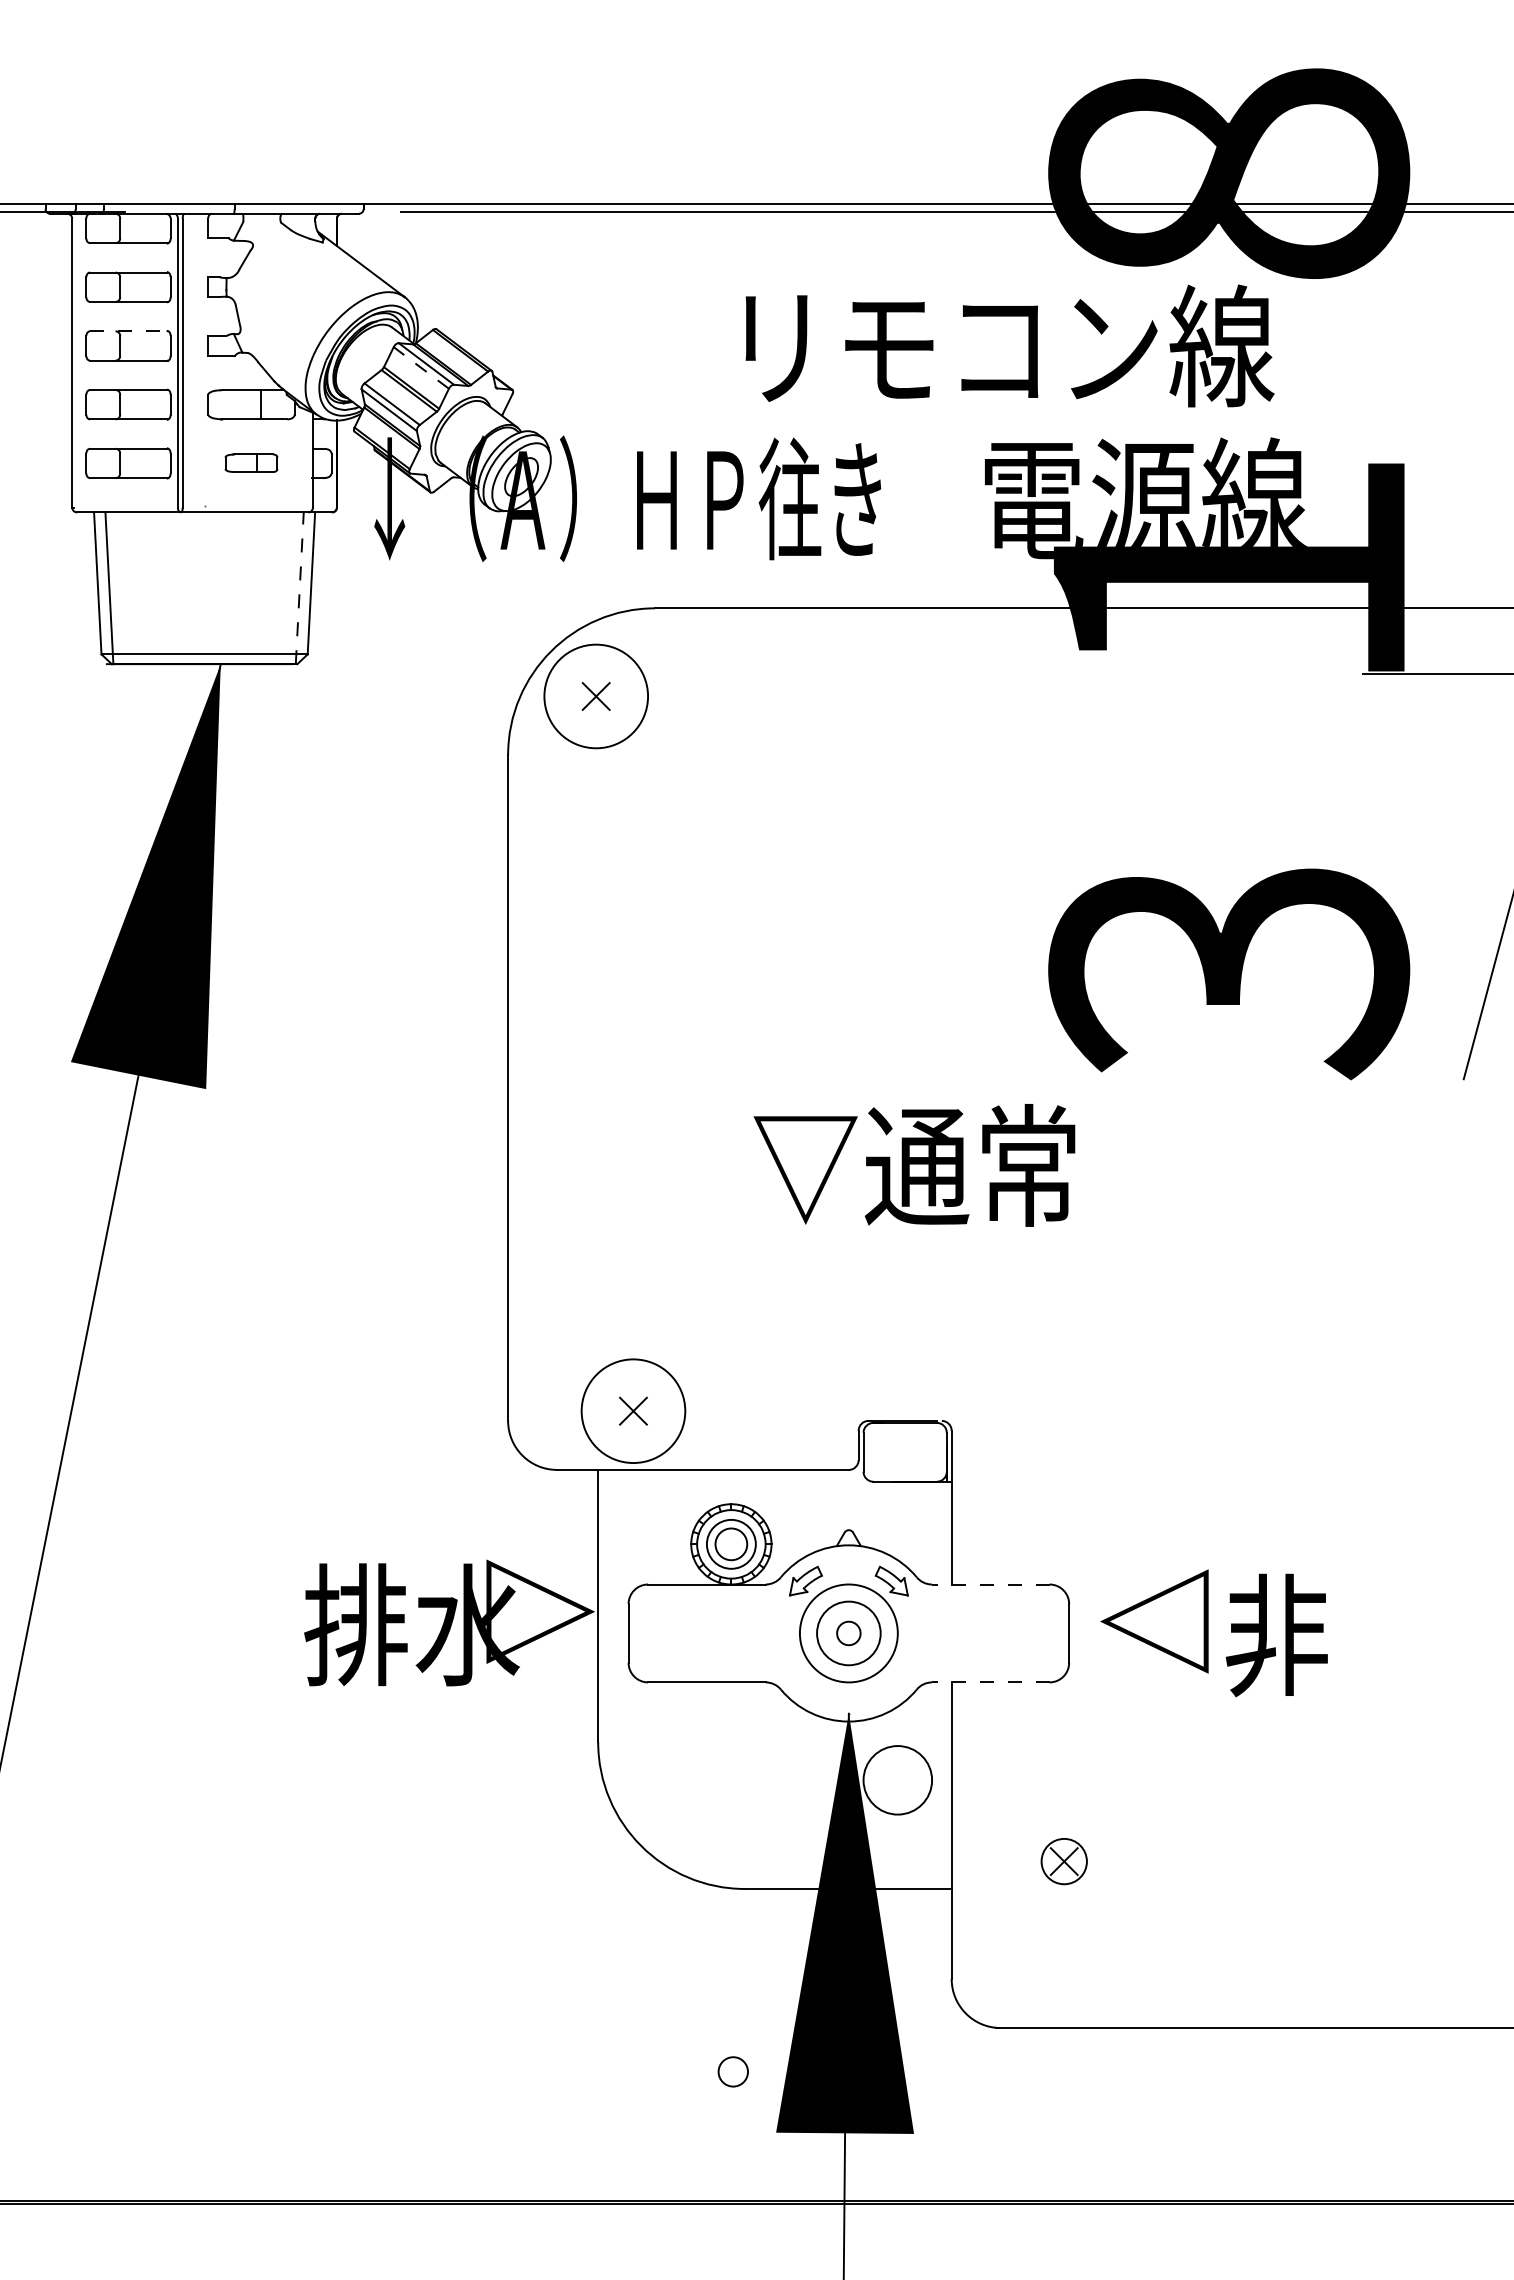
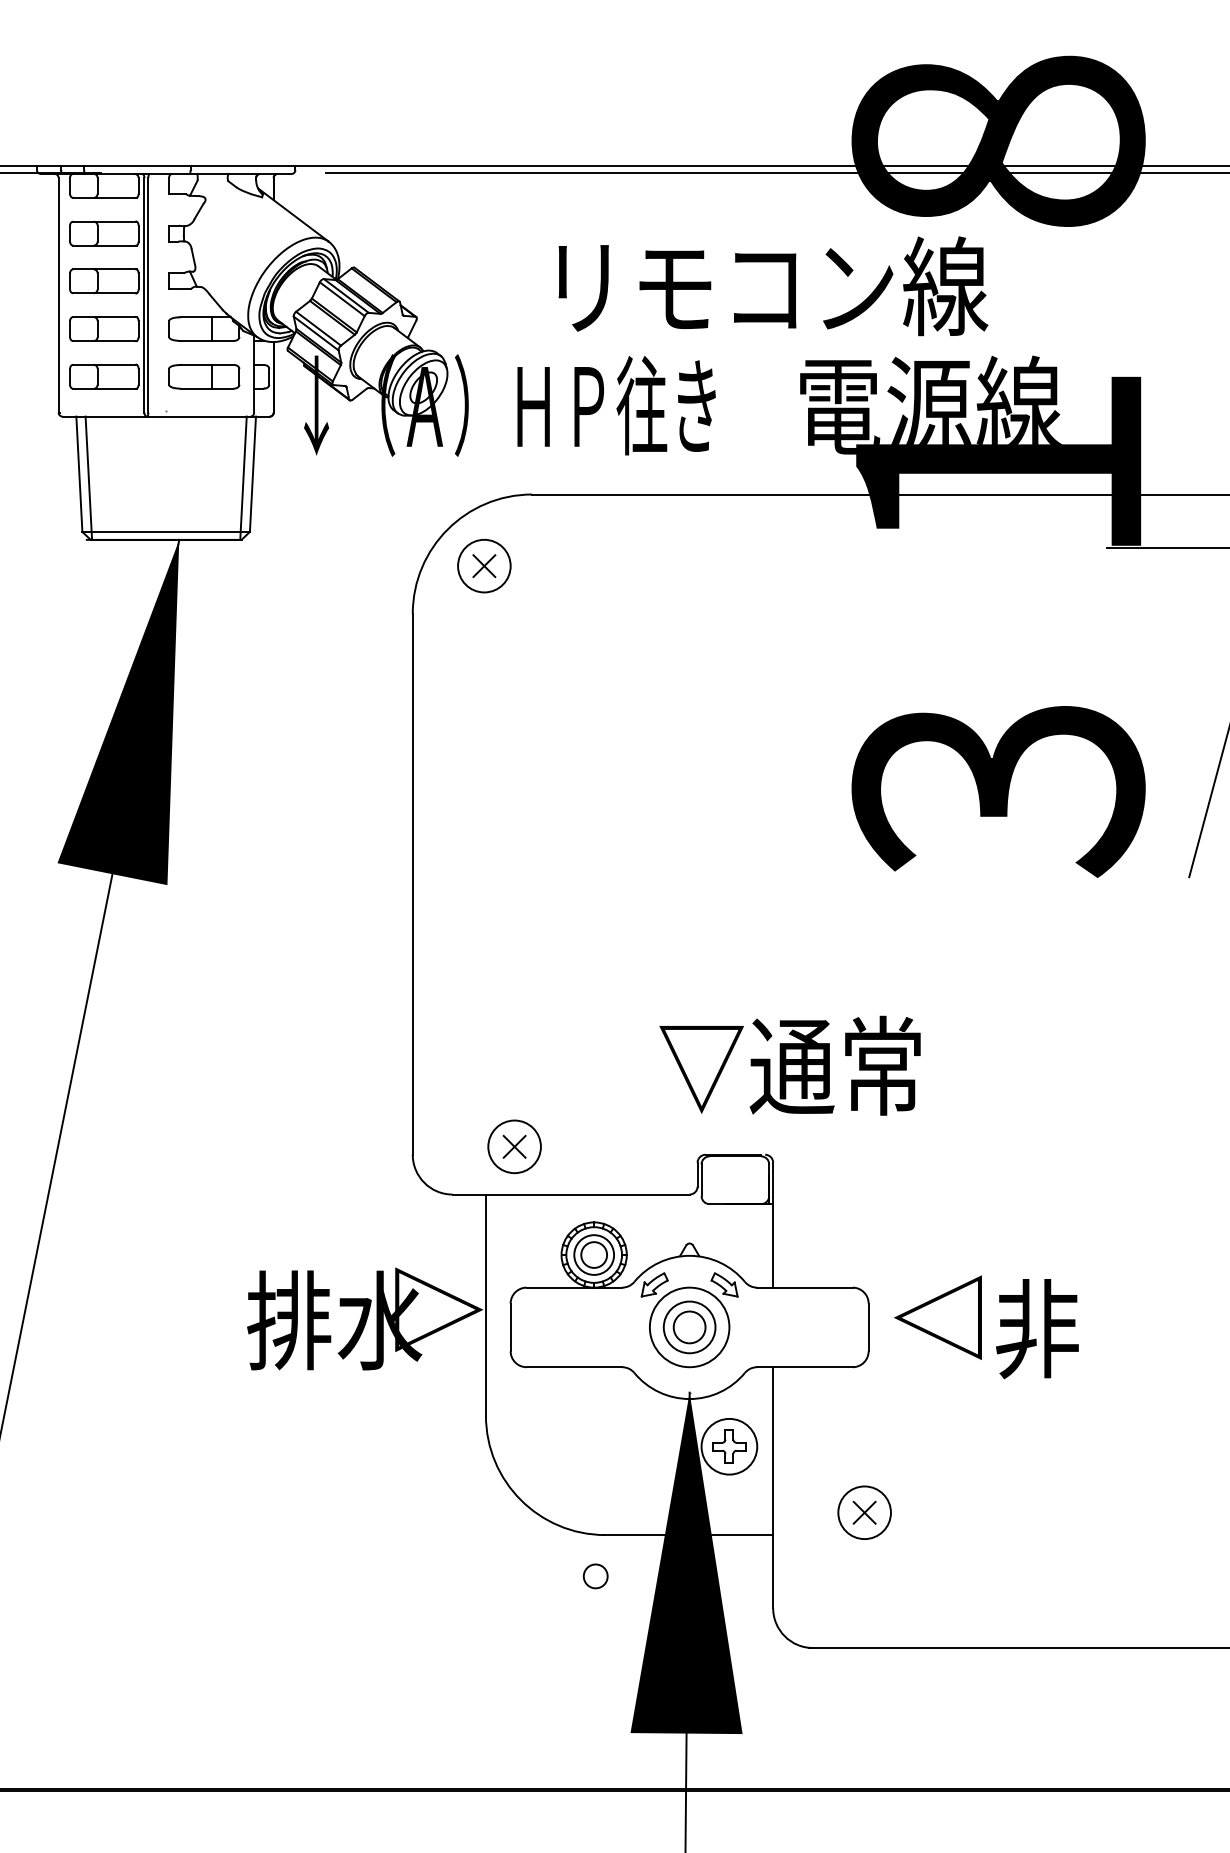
line: (129, 331) -> (105, 269), dashed -> solid
text: (1009, 345) -> (773, 285), moved
line: (421, 367) -> (342, 298), dashed -> solid
part: (251, 462) -> (204, 376), size x1.67
line: (299, 588) -> (243, 478), dashed -> solid
circle: (595, 696) -> (483, 566), size x0.62
text: (914, 1165) -> (790, 1065), moved
circle: (633, 1410) -> (514, 1146), size x0.62
line: (990, 1584) -> (804, 1287), dashed -> solid
circle: (848, 1633) -> (689, 1327), size x1.67
line: (990, 1682) -> (804, 1367), dashed -> solid
part: (897, 1780) -> (729, 1446), added
circle: (1063, 1861) -> (864, 1512), size x1.43
circle: (732, 2071) -> (595, 1576), moved

